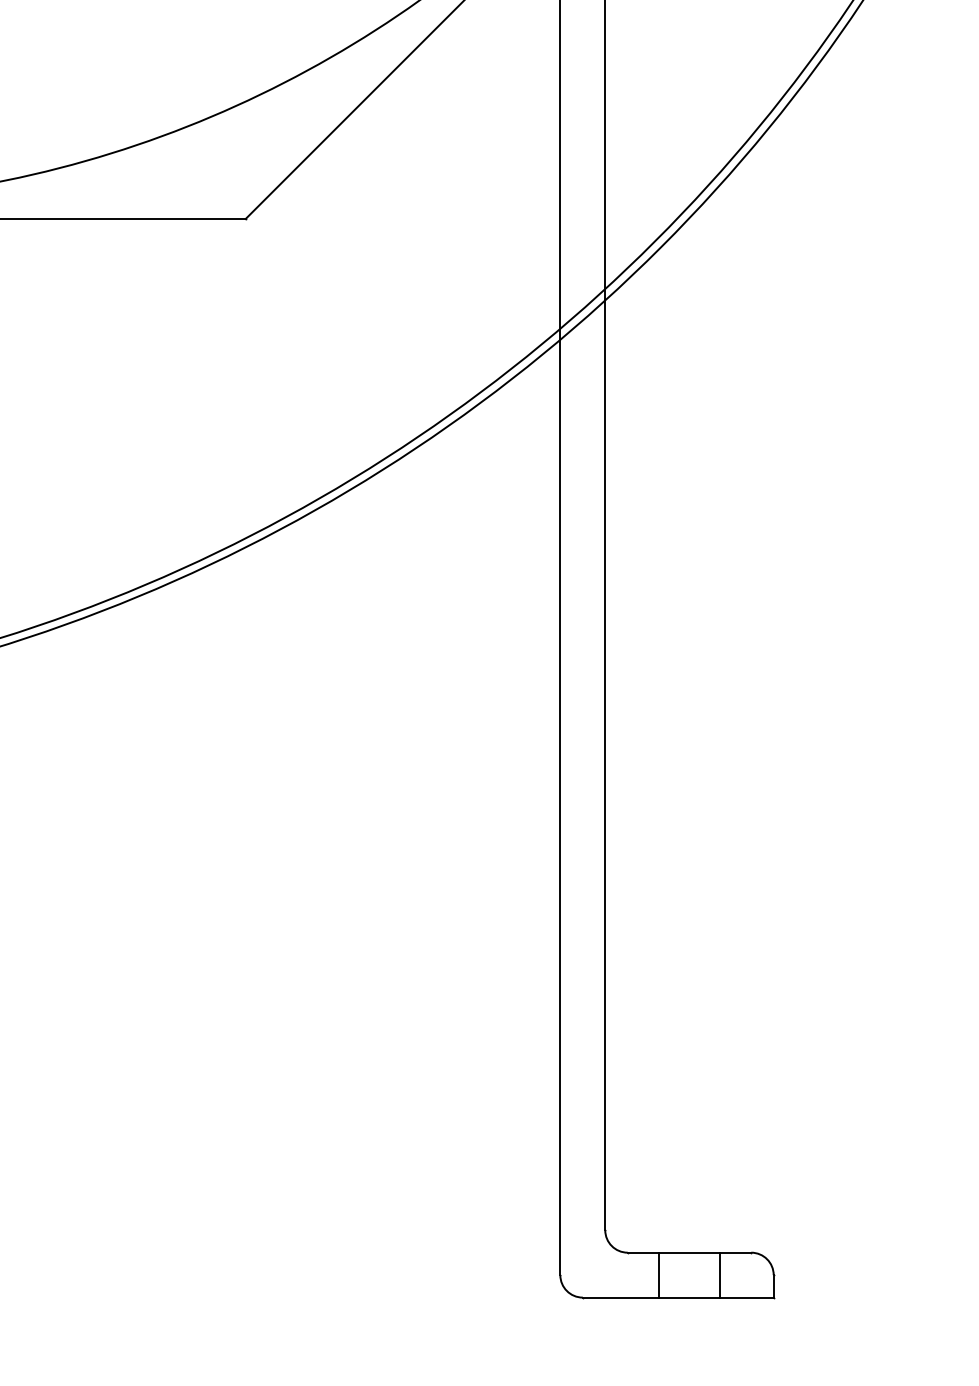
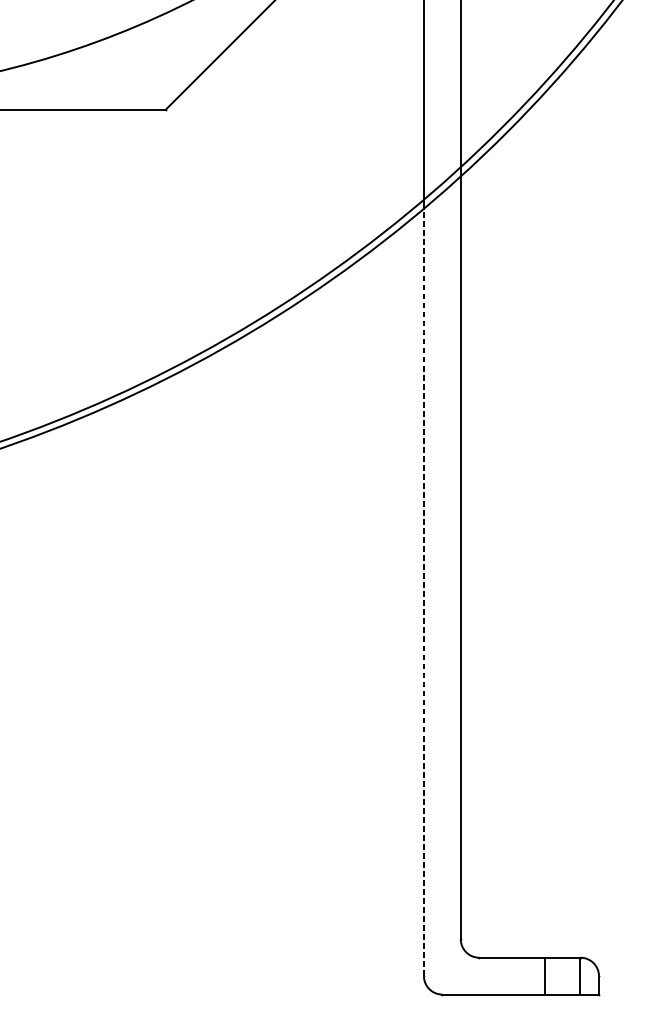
line: (560, 807) -> (424, 592), solid -> dashed
line: (658, 1274) -> (544, 975), moved
line: (720, 1274) -> (579, 975), moved

